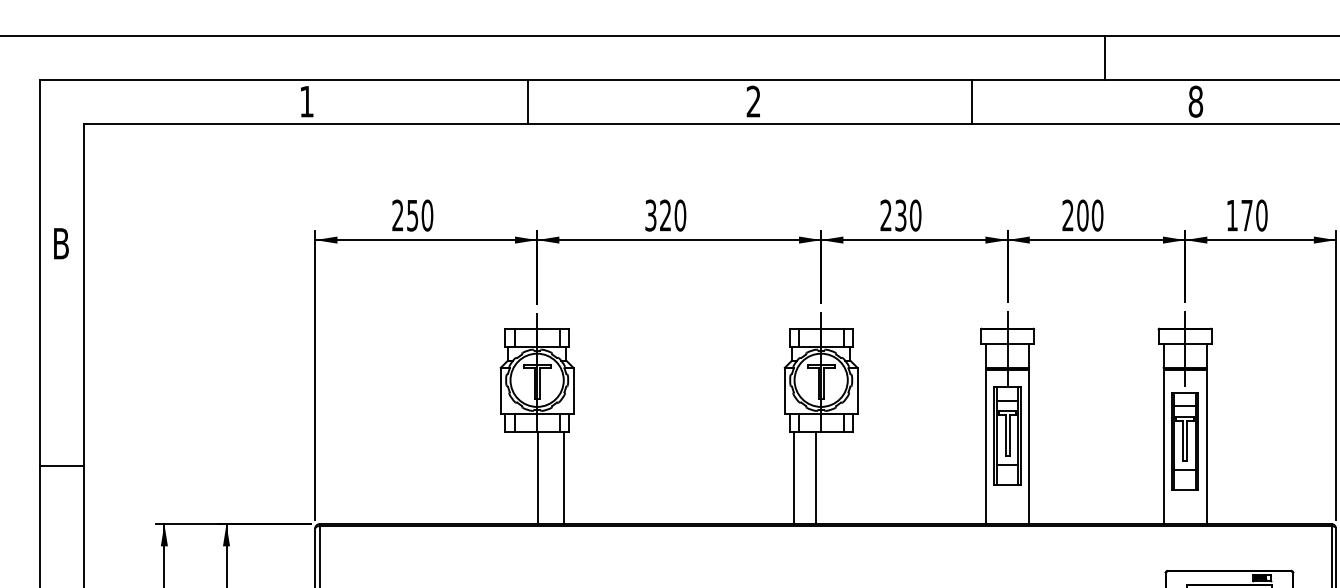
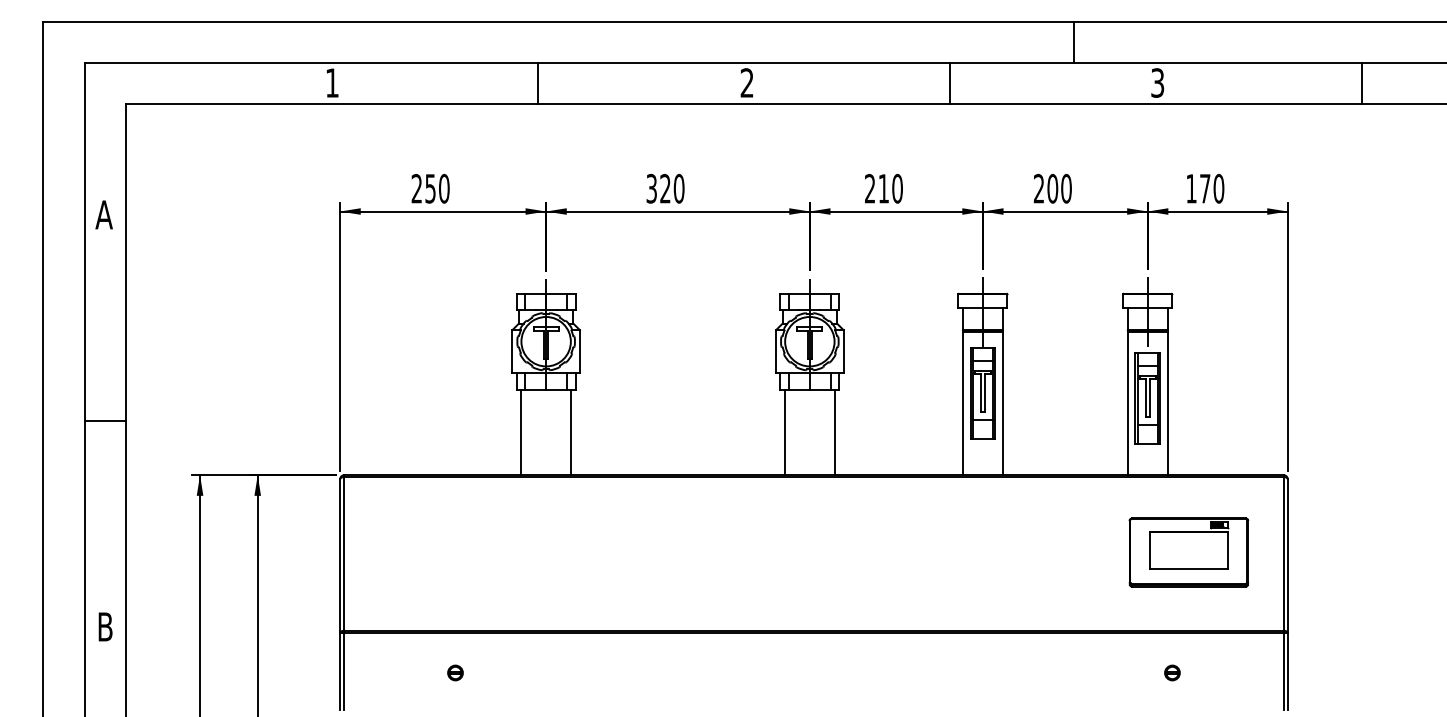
text: (1195, 101) -> (1157, 82), 8 -> 3
text: (900, 215) -> (883, 188), 230 -> 210
text: (60, 243) -> (103, 214), B -> A
line: (538, 478) -> (521, 432), moved
line: (815, 478) -> (834, 432), moved

